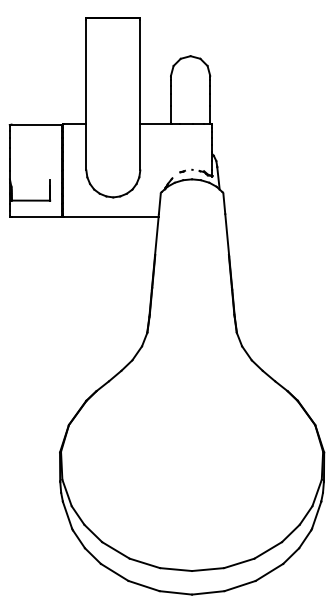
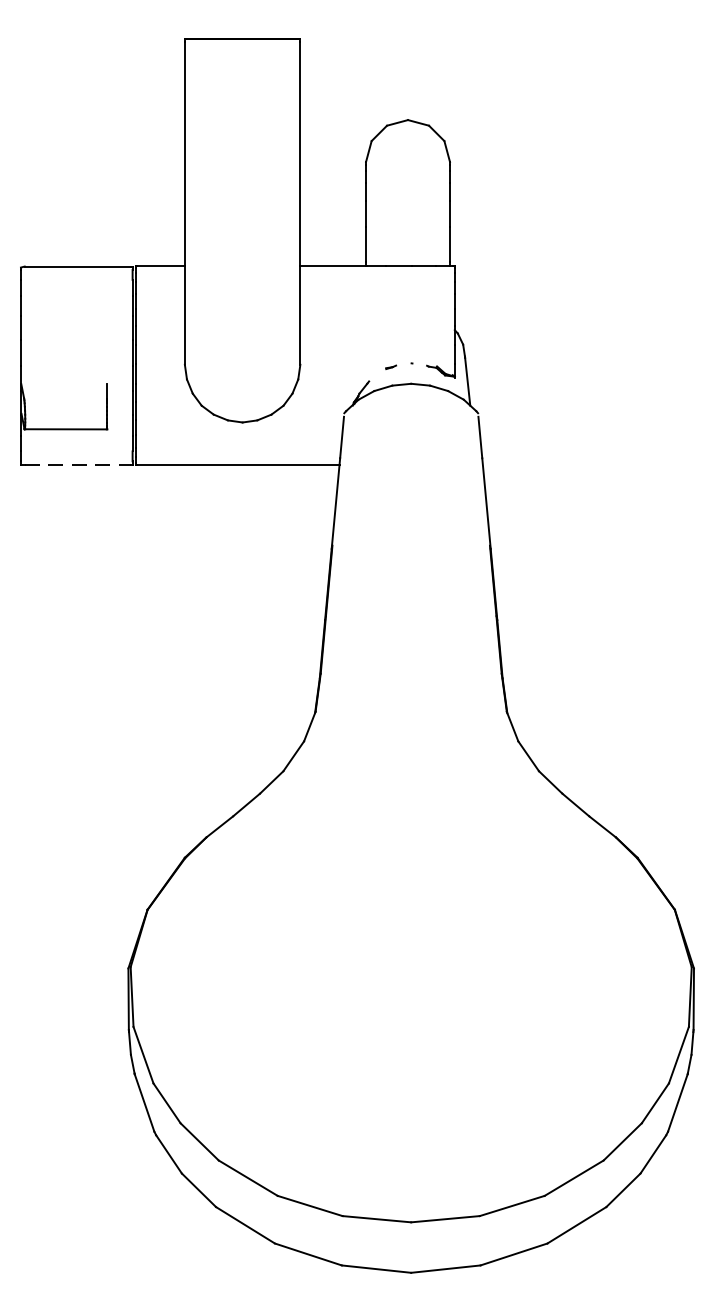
line: (36, 217) -> (78, 465), solid -> dashed

